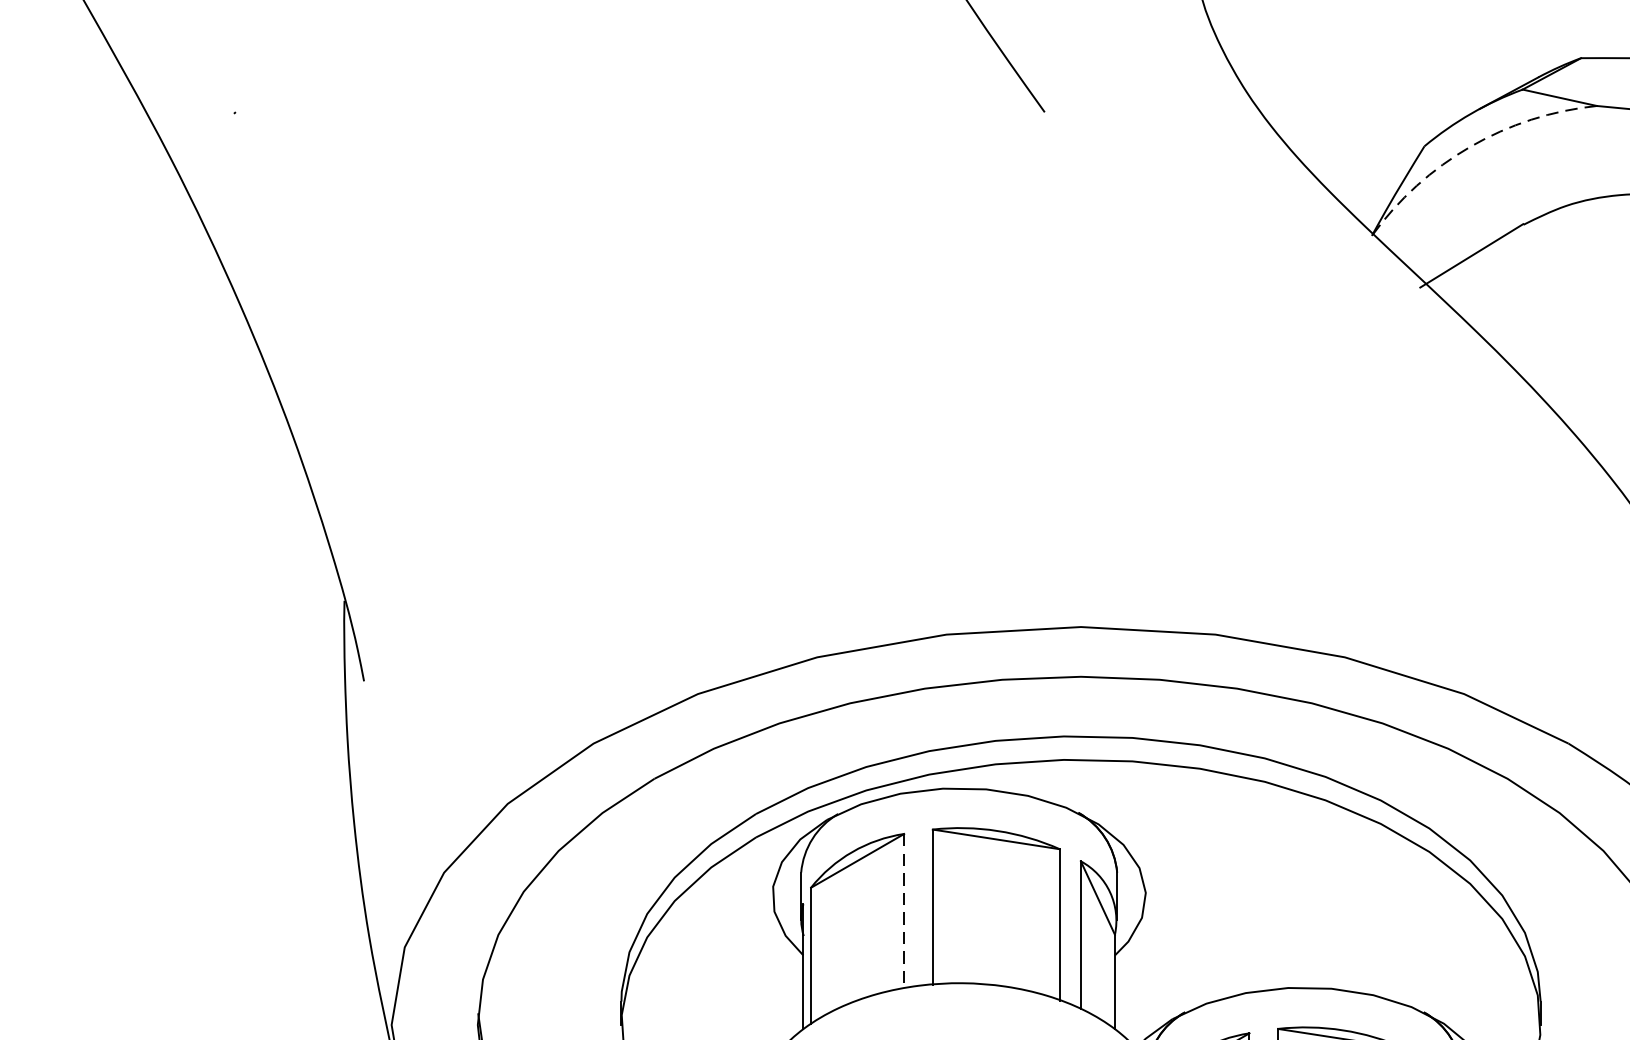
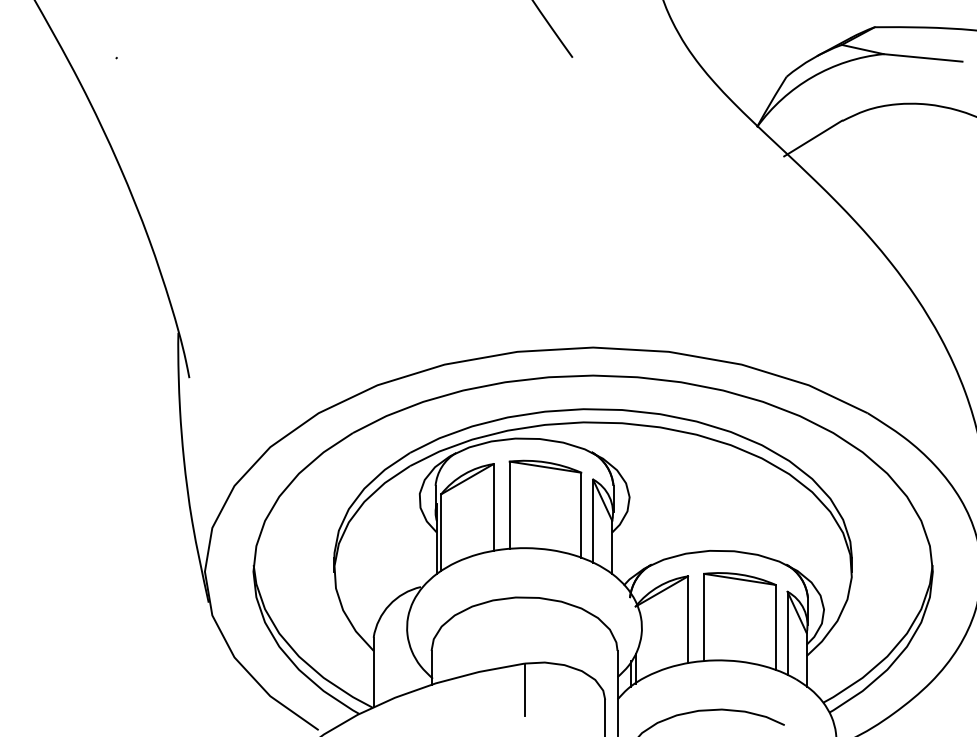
arc: (1470, 147) -> (812, 77), dashed -> solid
line: (904, 911) -> (493, 507), dashed -> solid

